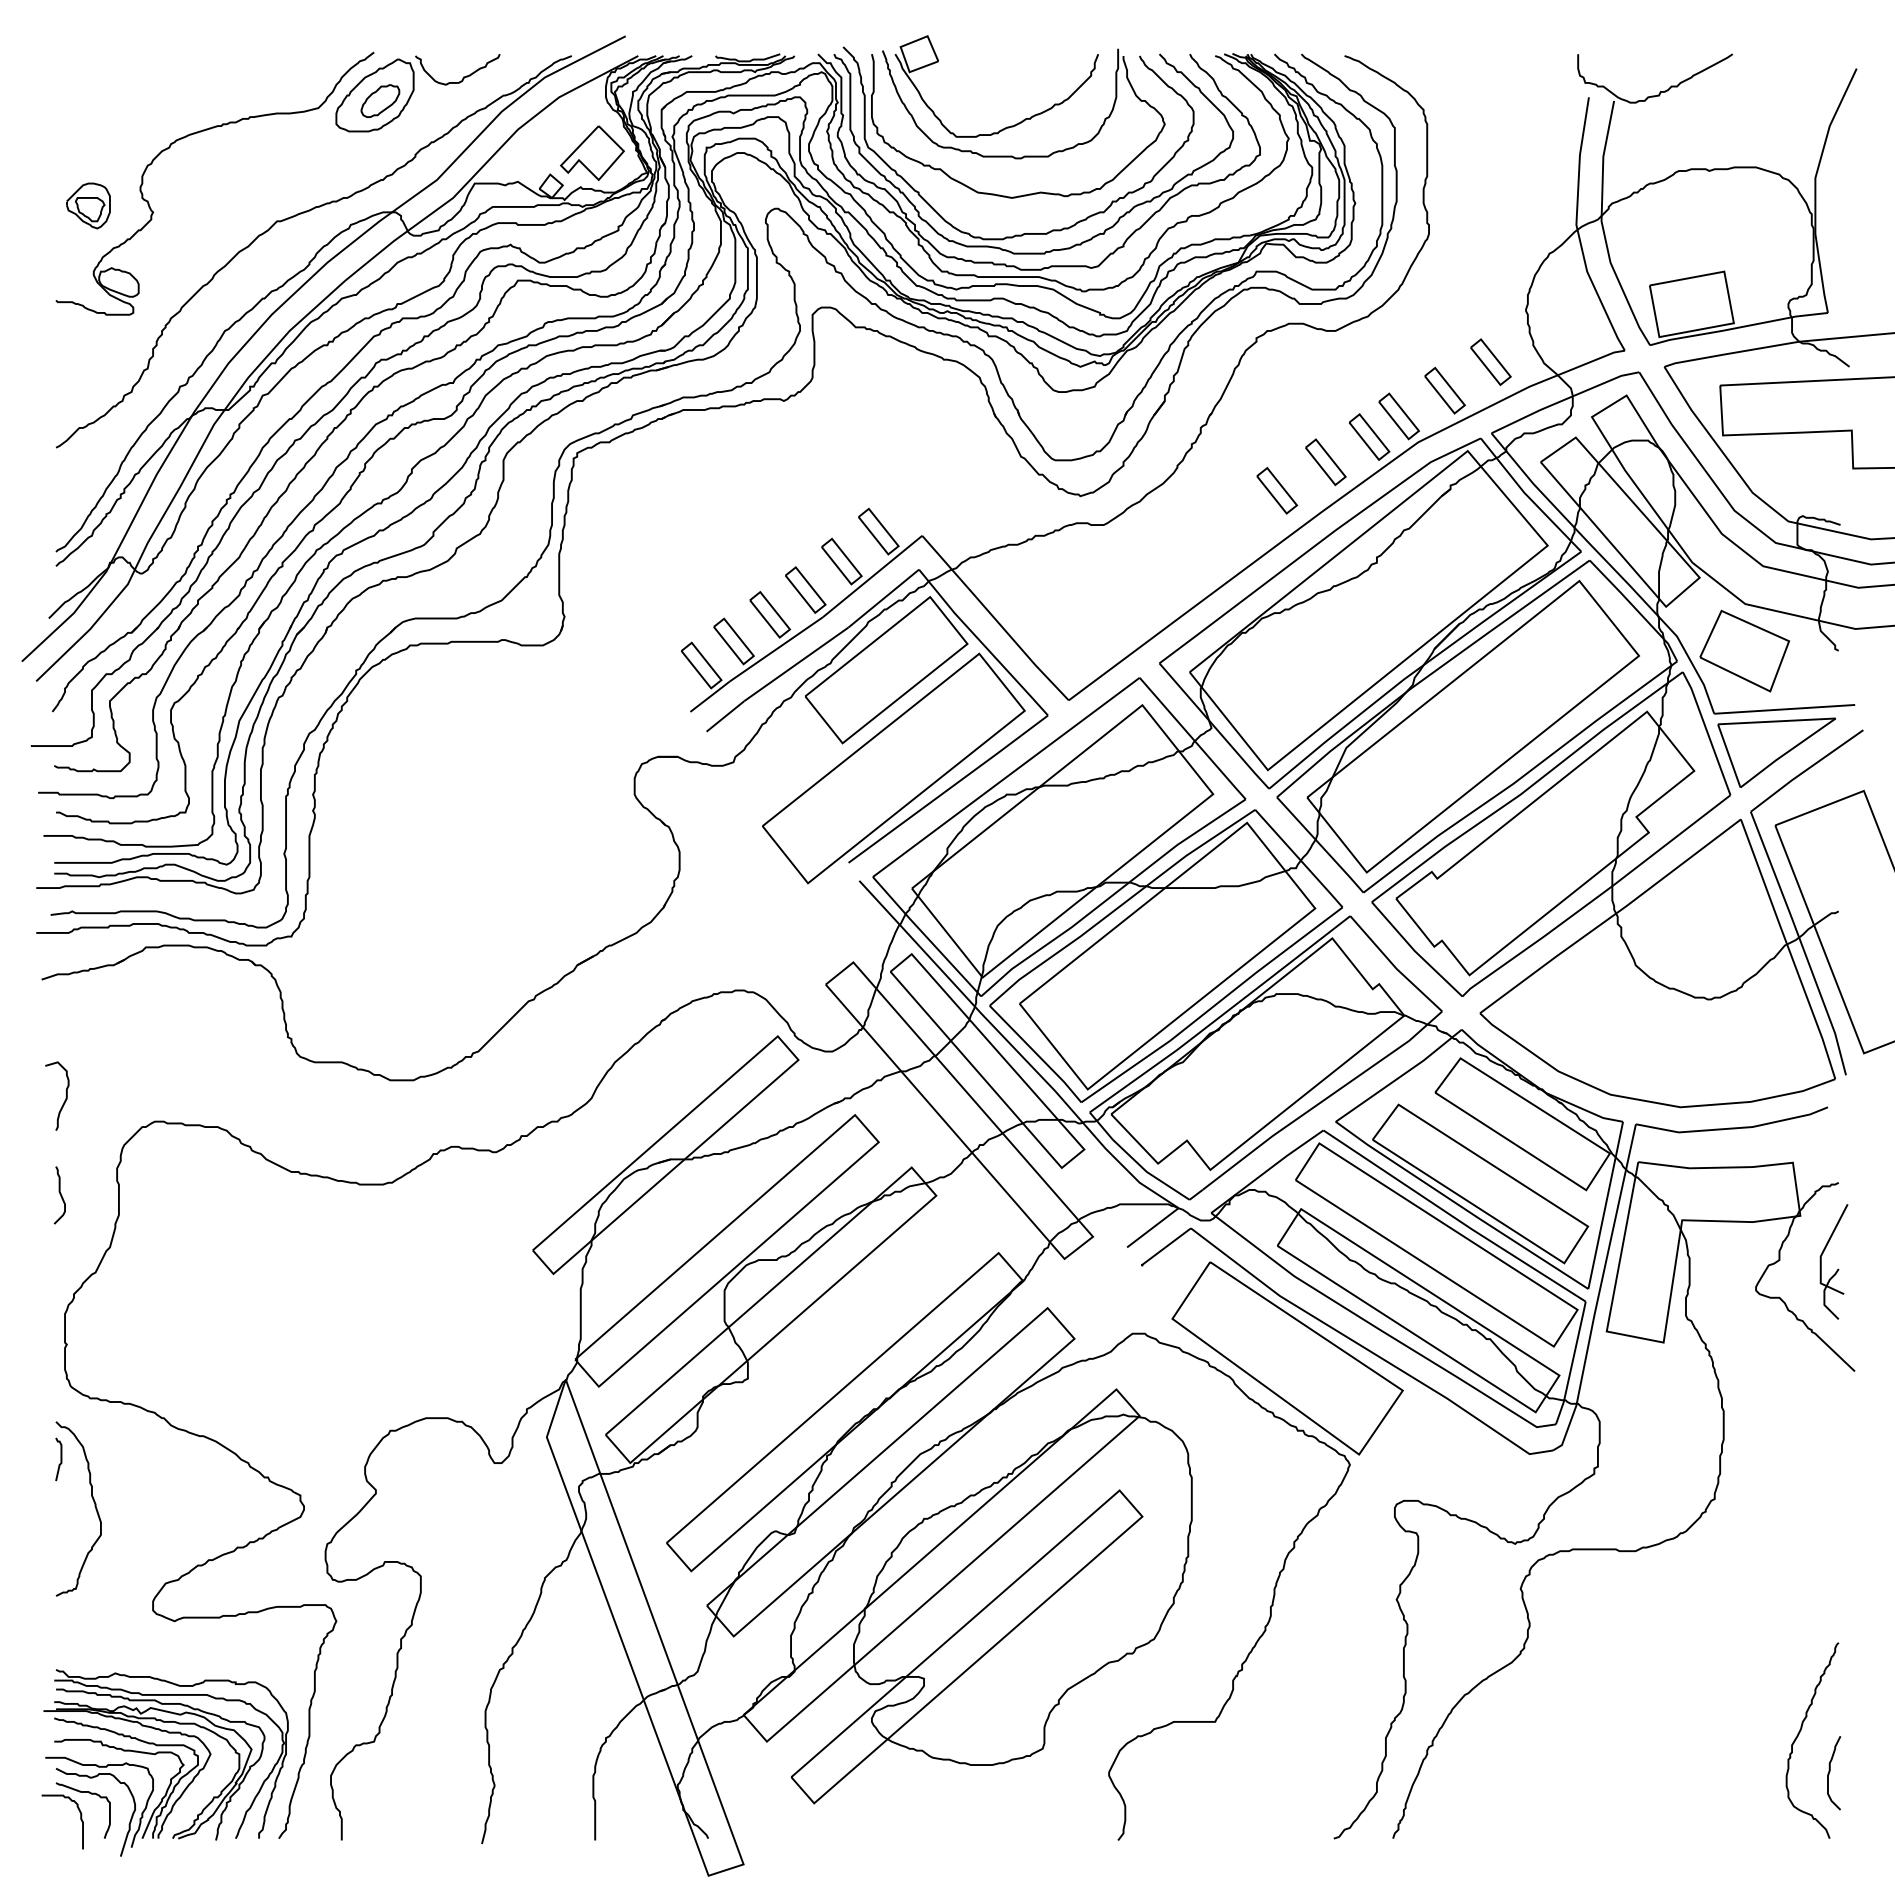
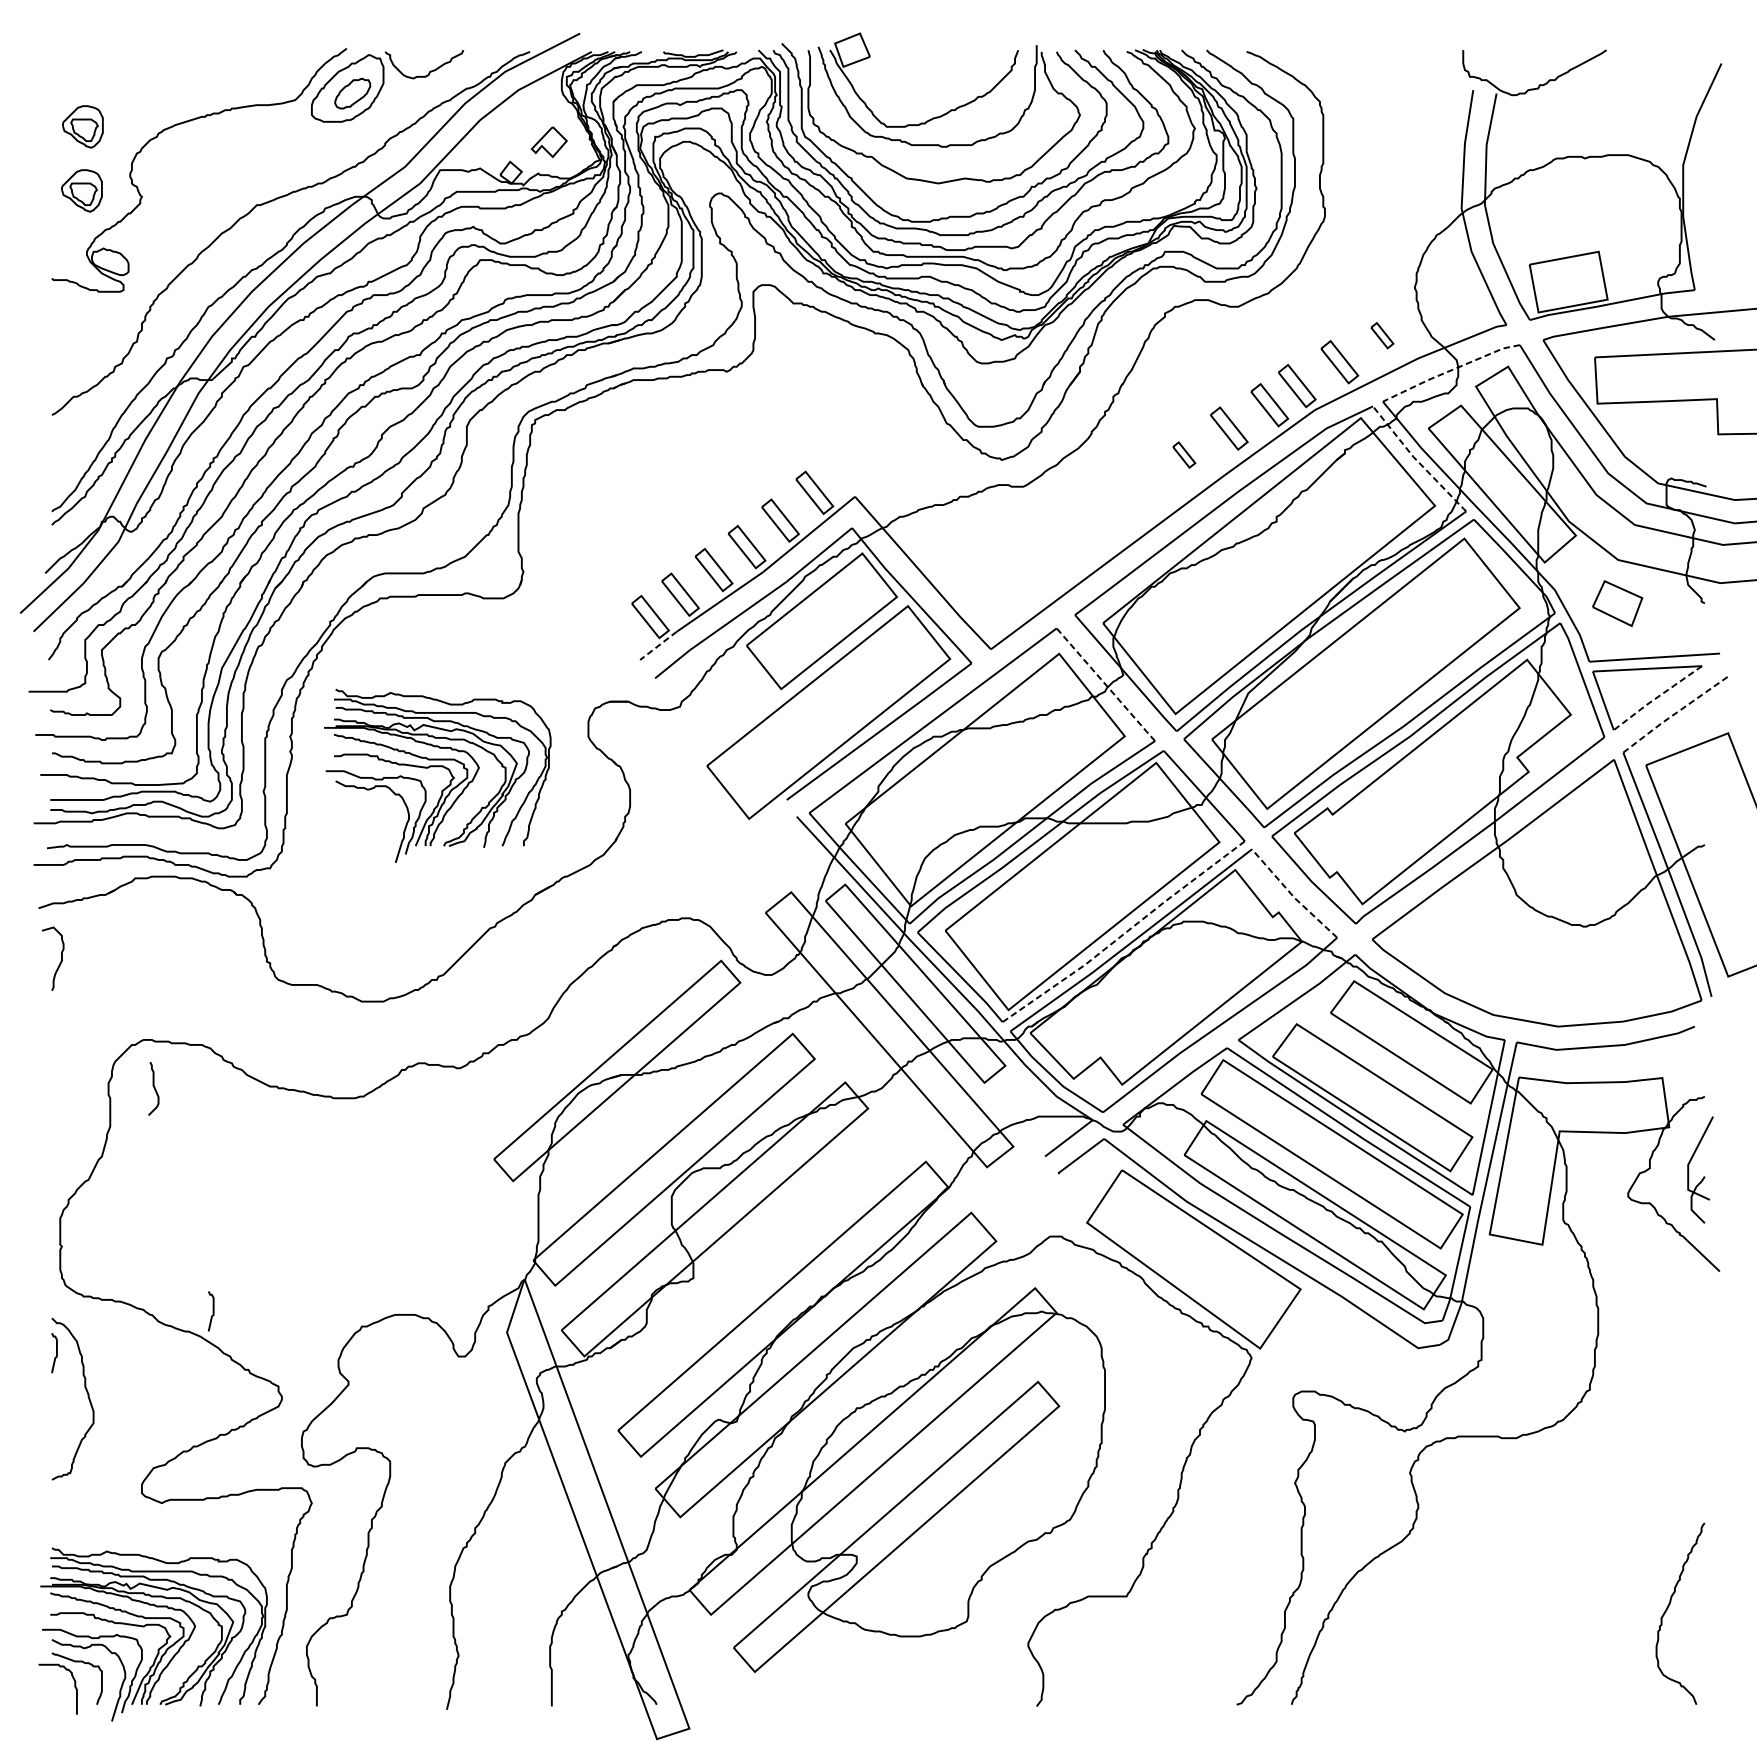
part: (89, 136) -> (82, 126), added
part: (592, 153) -> (549, 142), size x0.6
part: (1490, 361) -> (1381, 335), size x0.6
line: (1564, 399) -> (1450, 370), solid -> dashed
part: (1277, 490) -> (1184, 454), size x0.6
line: (1528, 496) -> (1417, 460), solid -> dashed
part: (1744, 650) -> (1617, 603), size x0.6
line: (710, 696) -> (658, 645), solid -> dashed
line: (1192, 738) -> (1105, 684), solid -> dashed
line: (1787, 752) -> (1657, 697), solid -> dashed
line: (1805, 770) -> (1674, 714), solid -> dashed
part: (471, 827) -> (437, 767), added
line: (1394, 965) -> (1292, 895), solid -> dashed
line: (1212, 1006) -> (1124, 933), solid -> dashed
curve: (65, 1098) -> (60, 960), moved
curve: (59, 1194) -> (153, 1088), moved
curve: (229, 1414) -> (212, 1311), added
curve: (1830, 1771) -> (1697, 1642), removed

